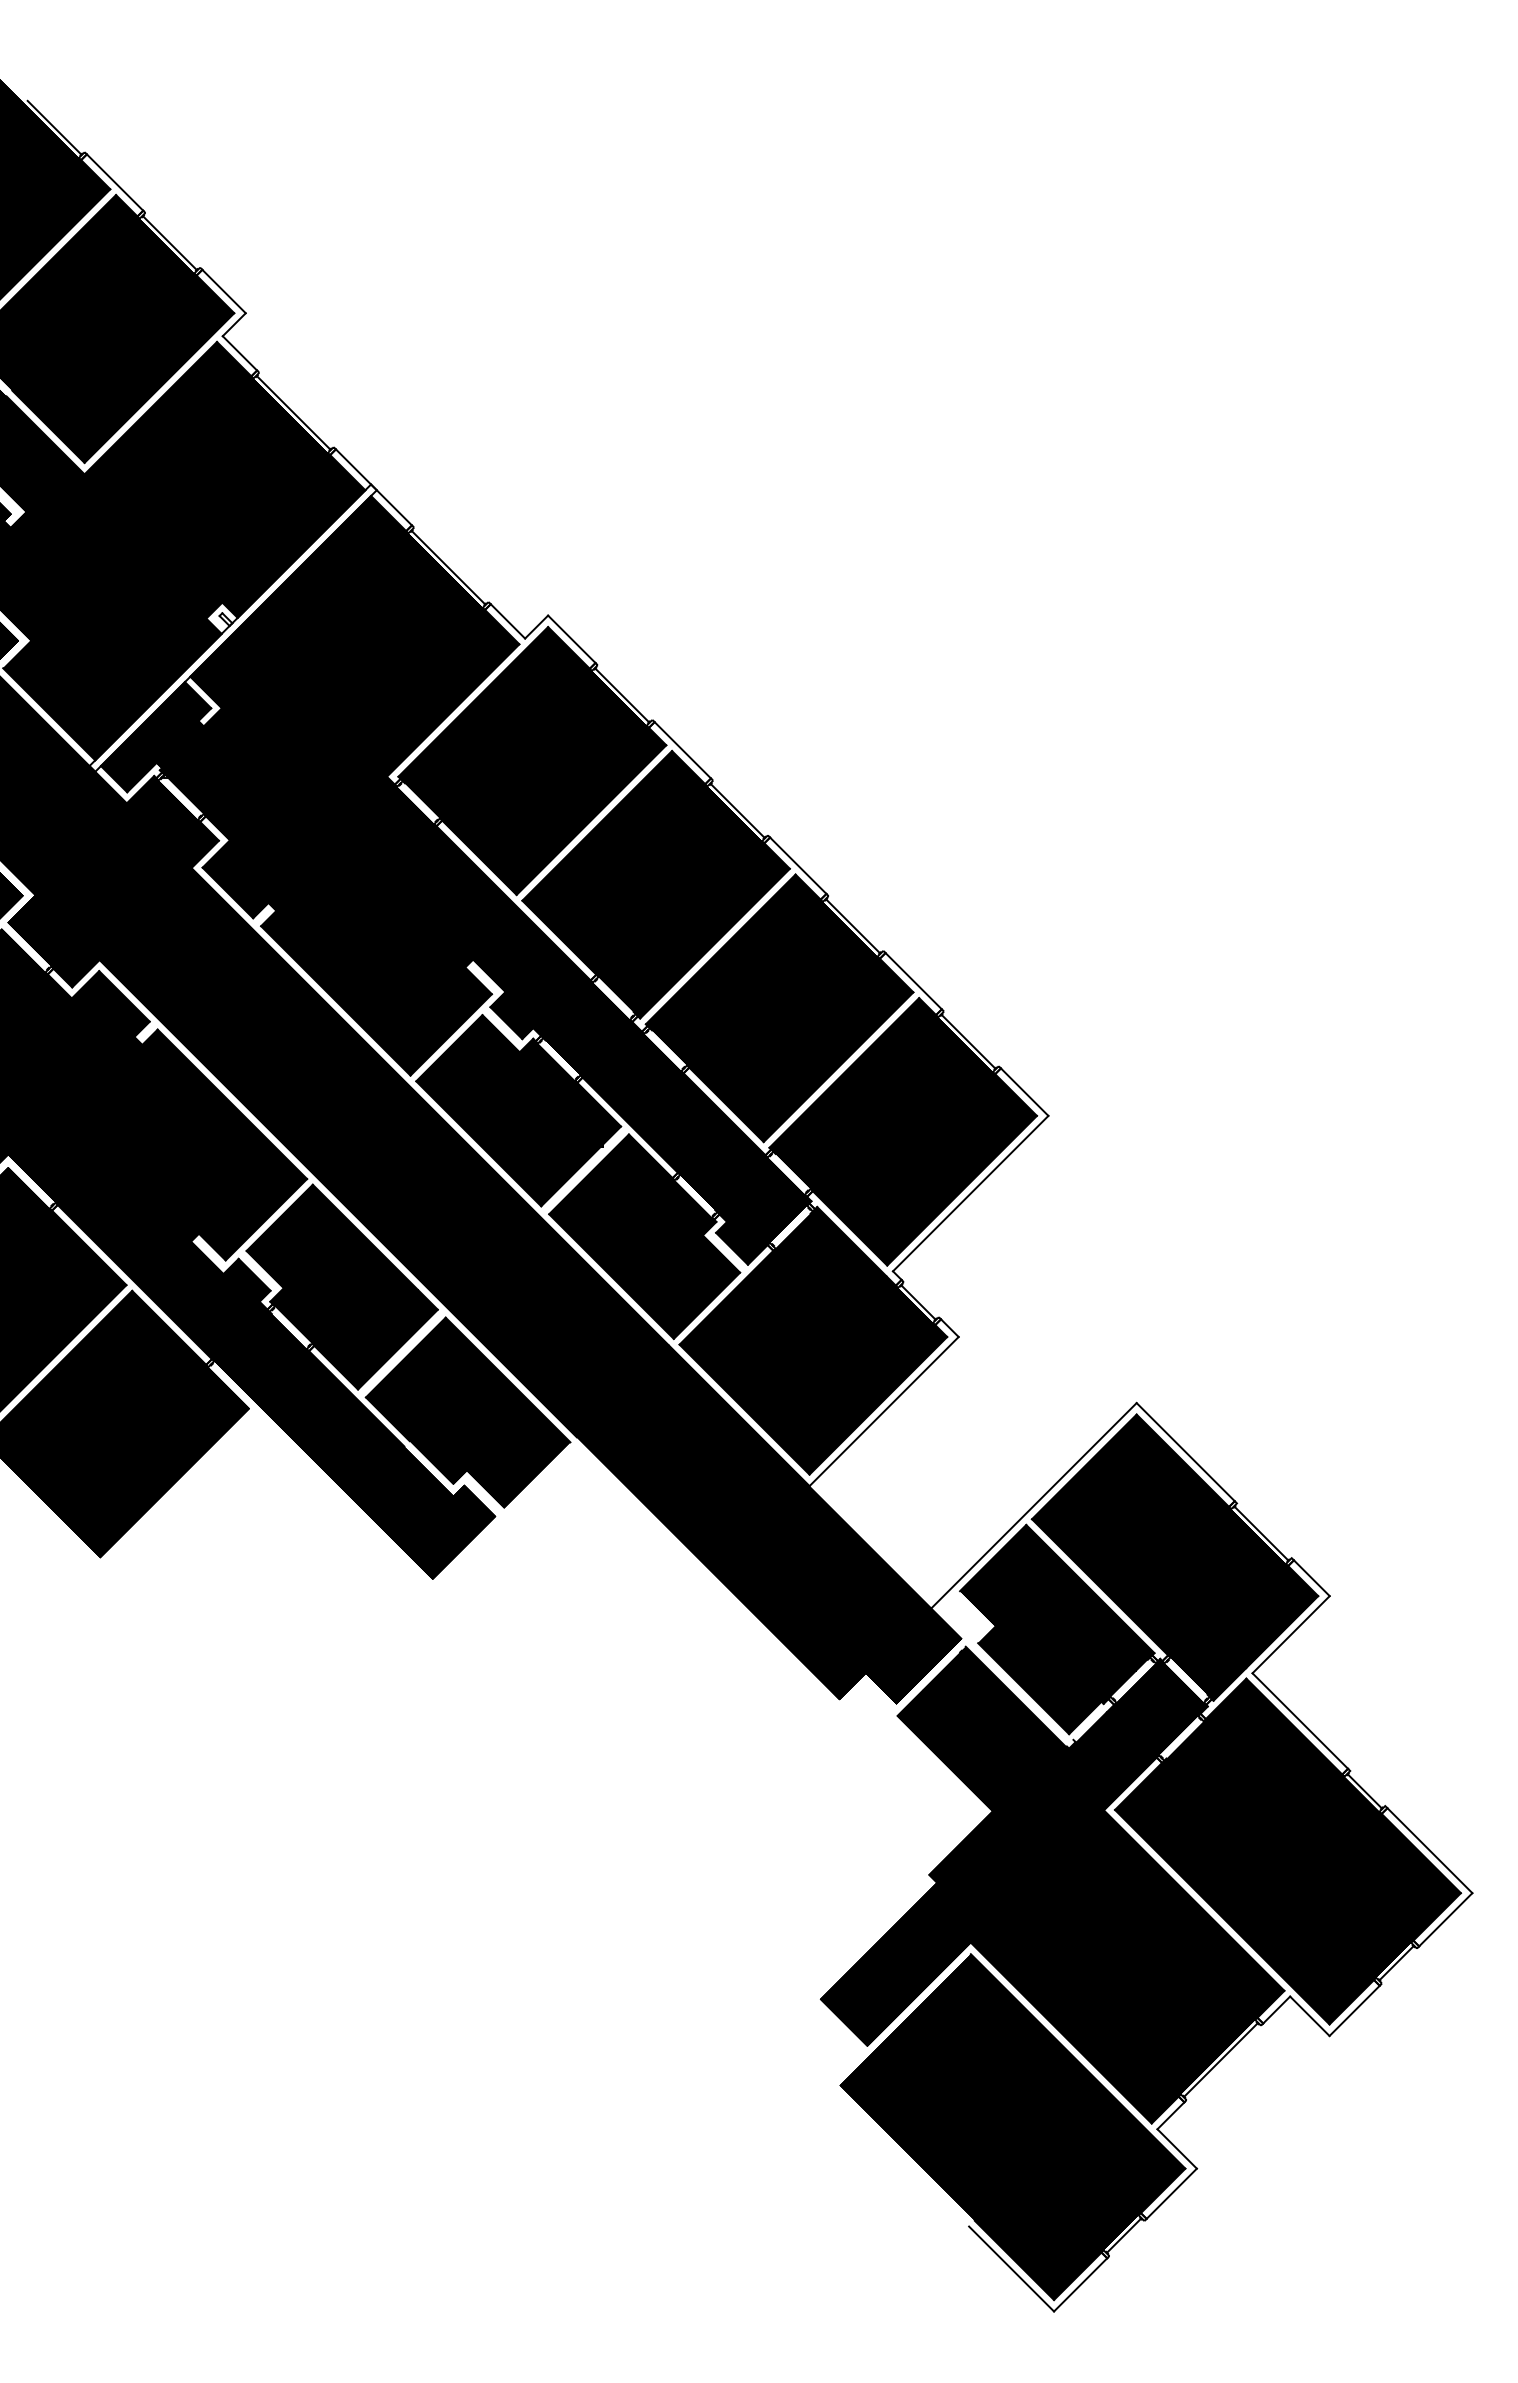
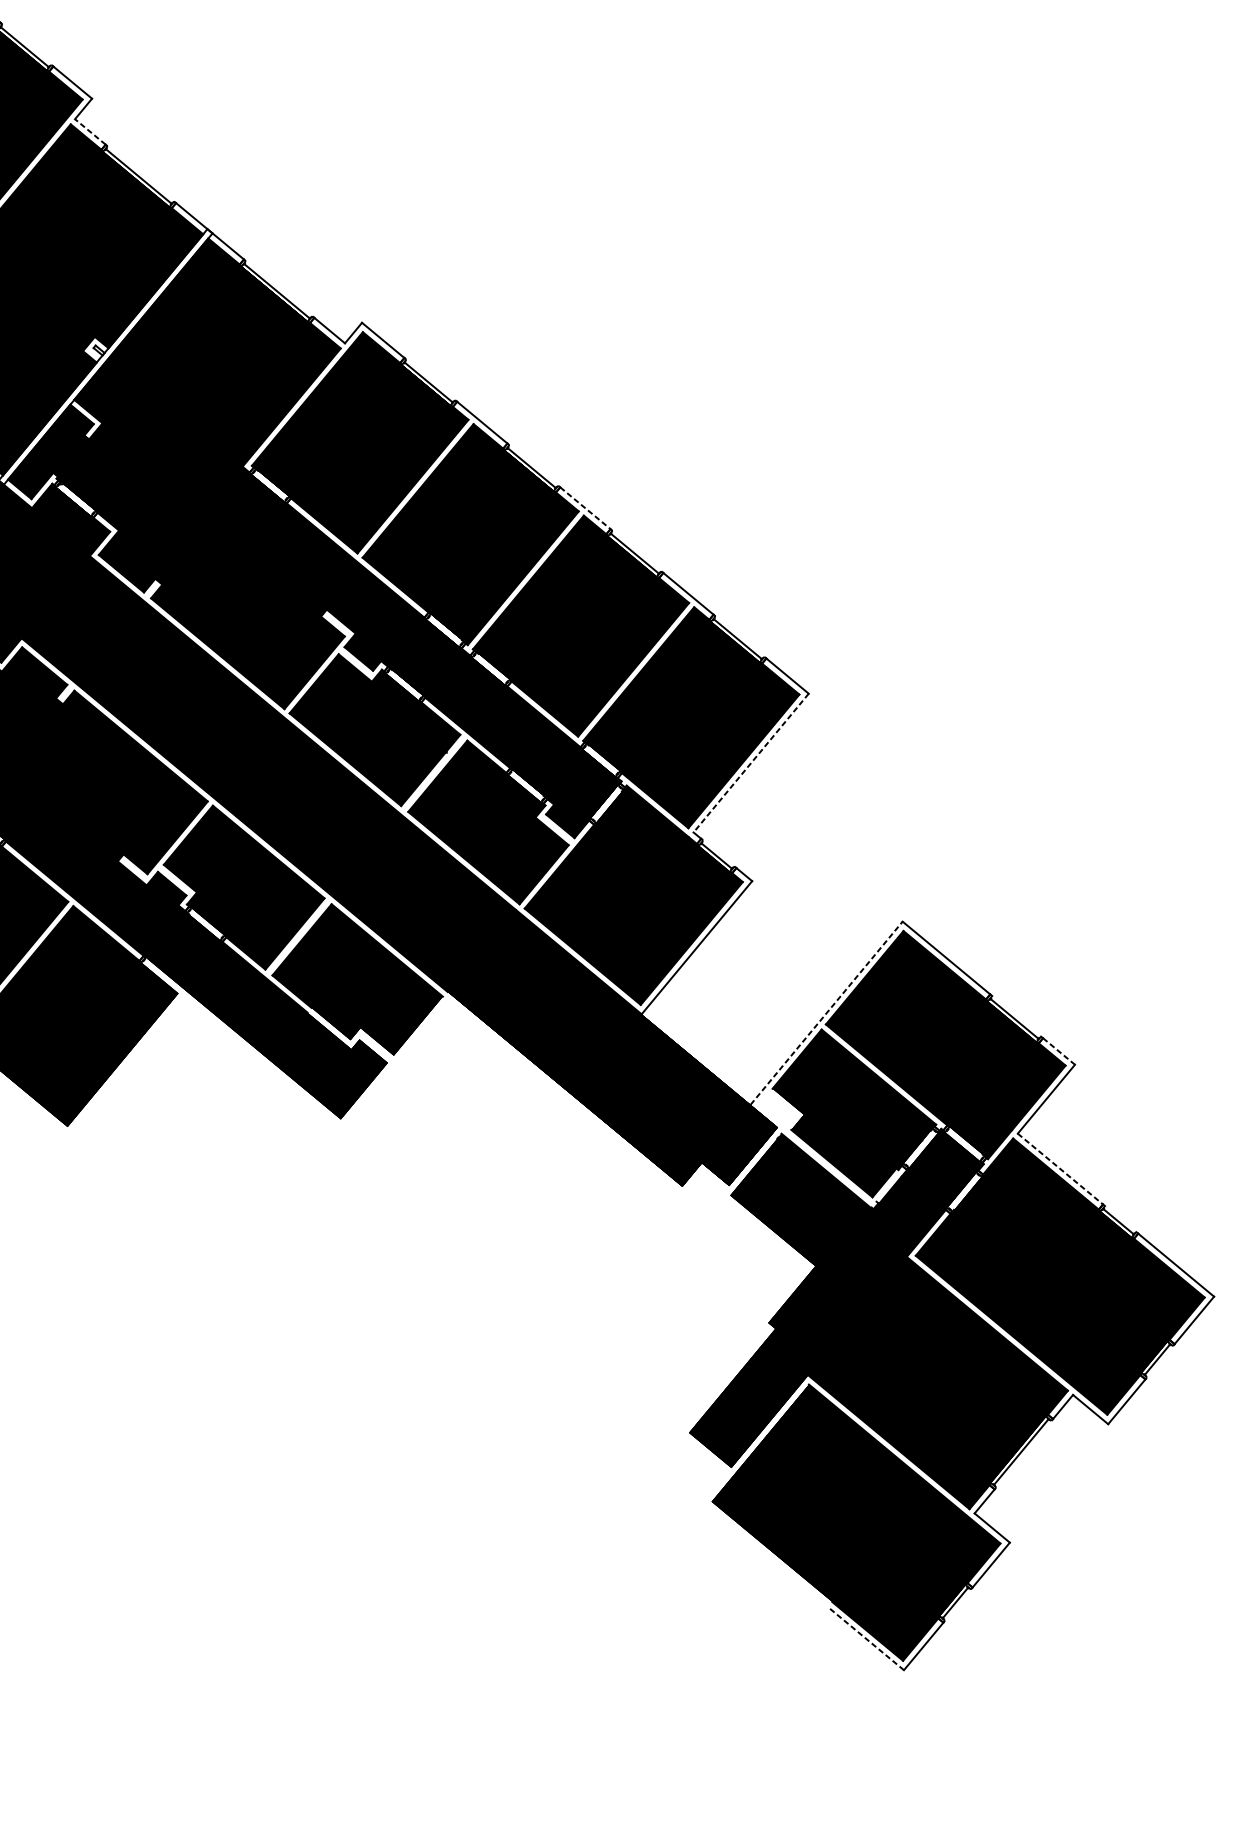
line: (239, 353) -> (90, 132), solid -> dashed
line: (798, 865) -> (585, 508), solid -> dashed
line: (970, 1193) -> (750, 763), solid -> dashed
line: (1034, 1505) -> (826, 1013), solid -> dashed
line: (1312, 1578) -> (1059, 1051), solid -> dashed
line: (1300, 1721) -> (1060, 1169), solid -> dashed
line: (1011, 2268) -> (865, 1638), solid -> dashed

